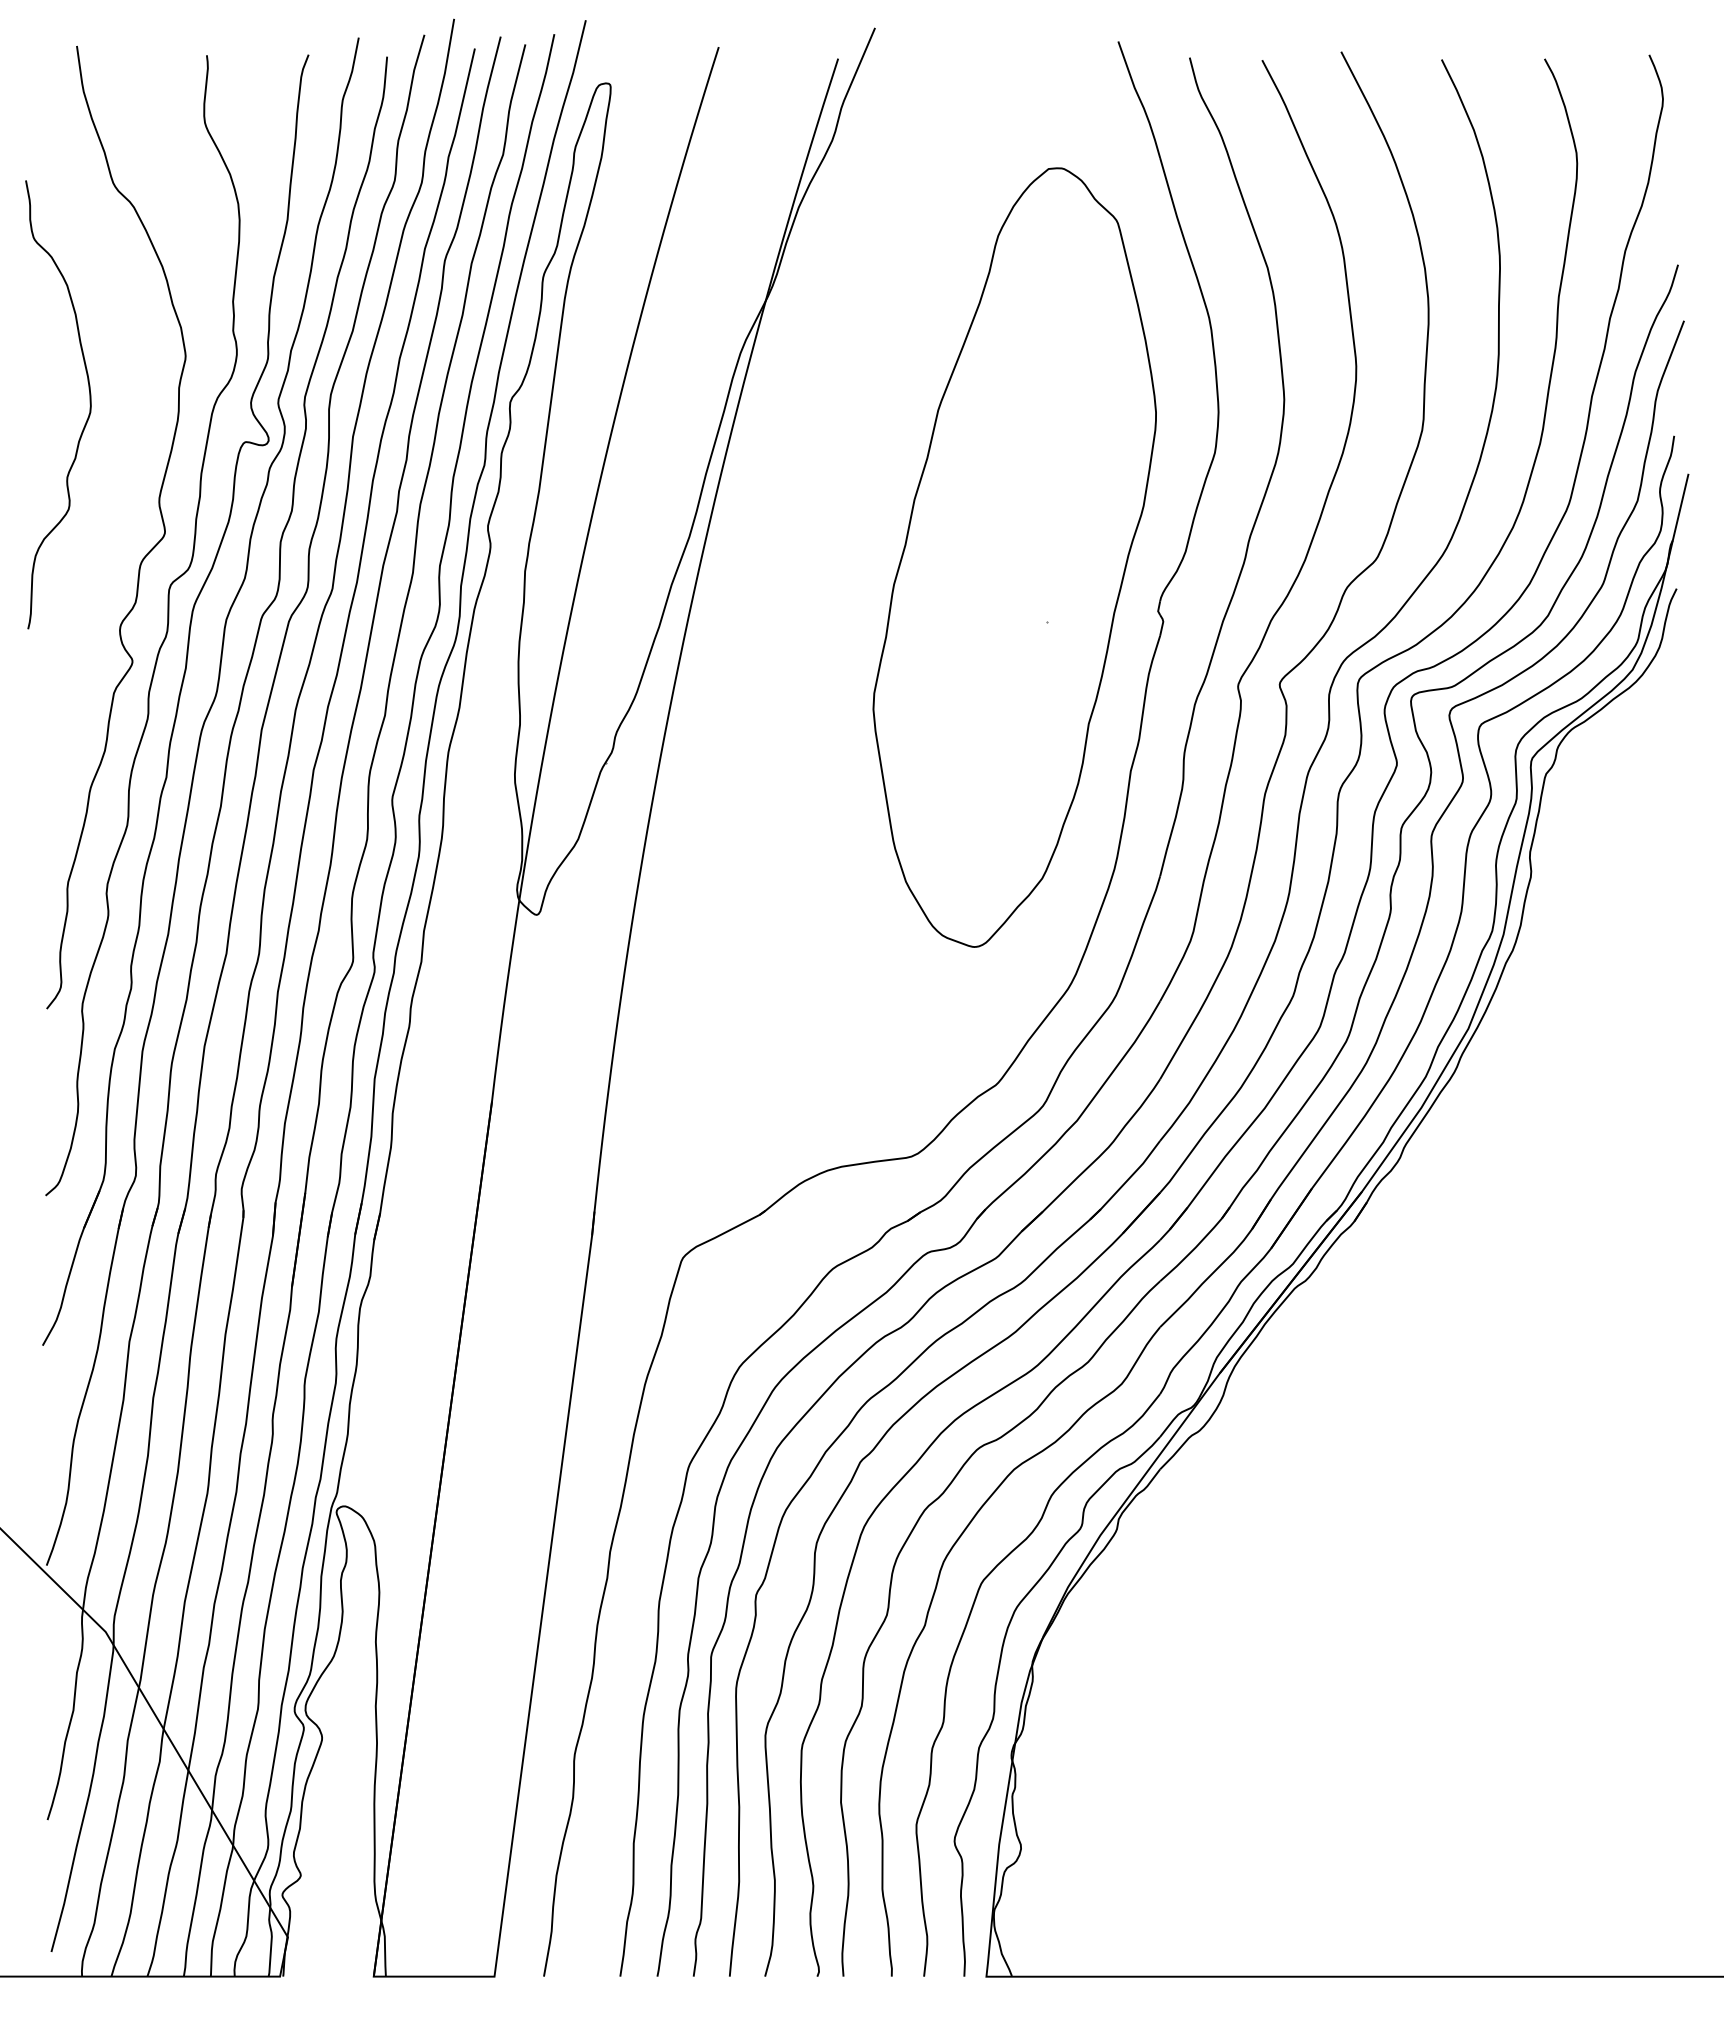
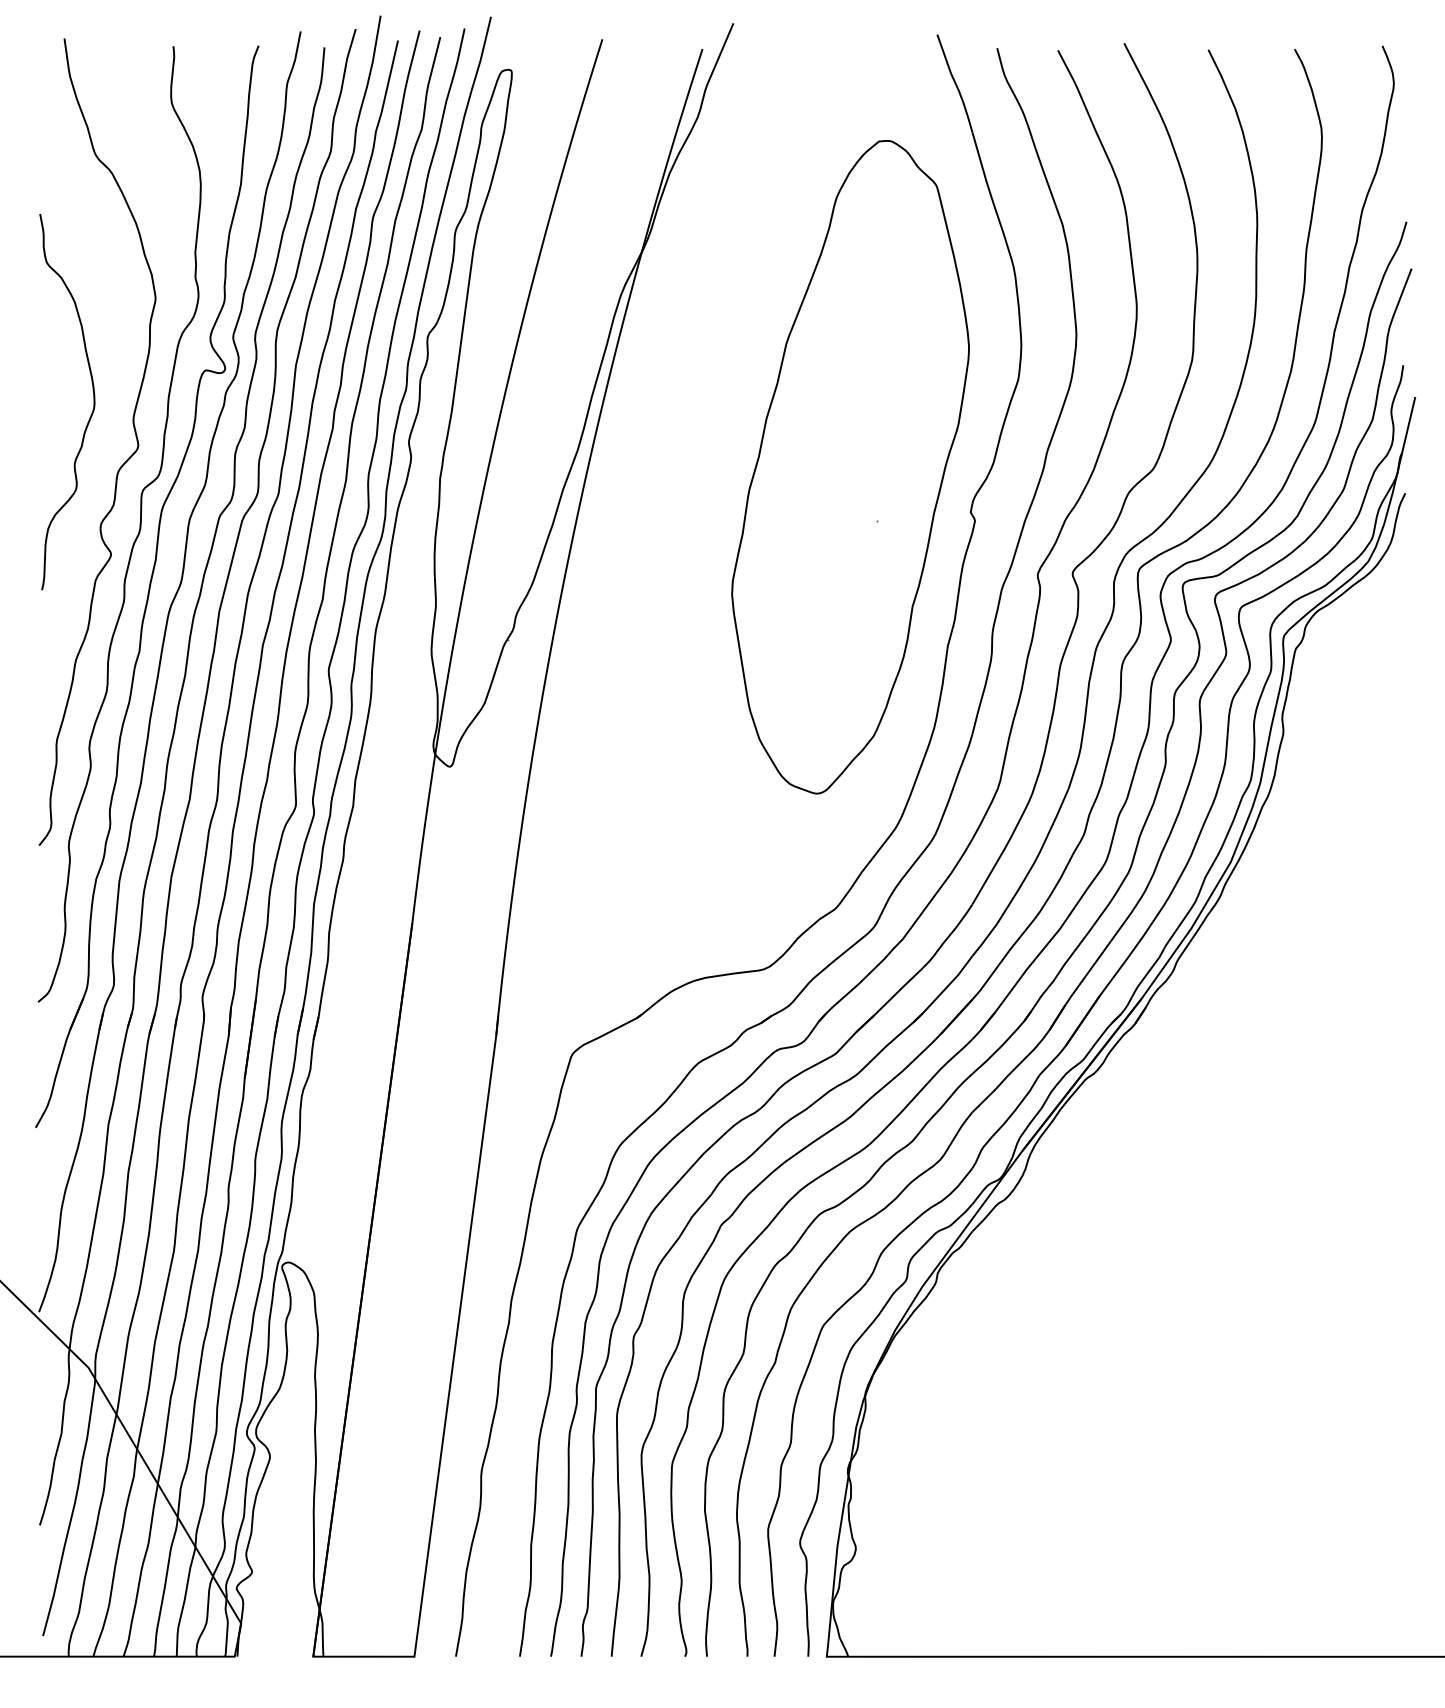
curve: (89, 404) -> (93, 401), moved

